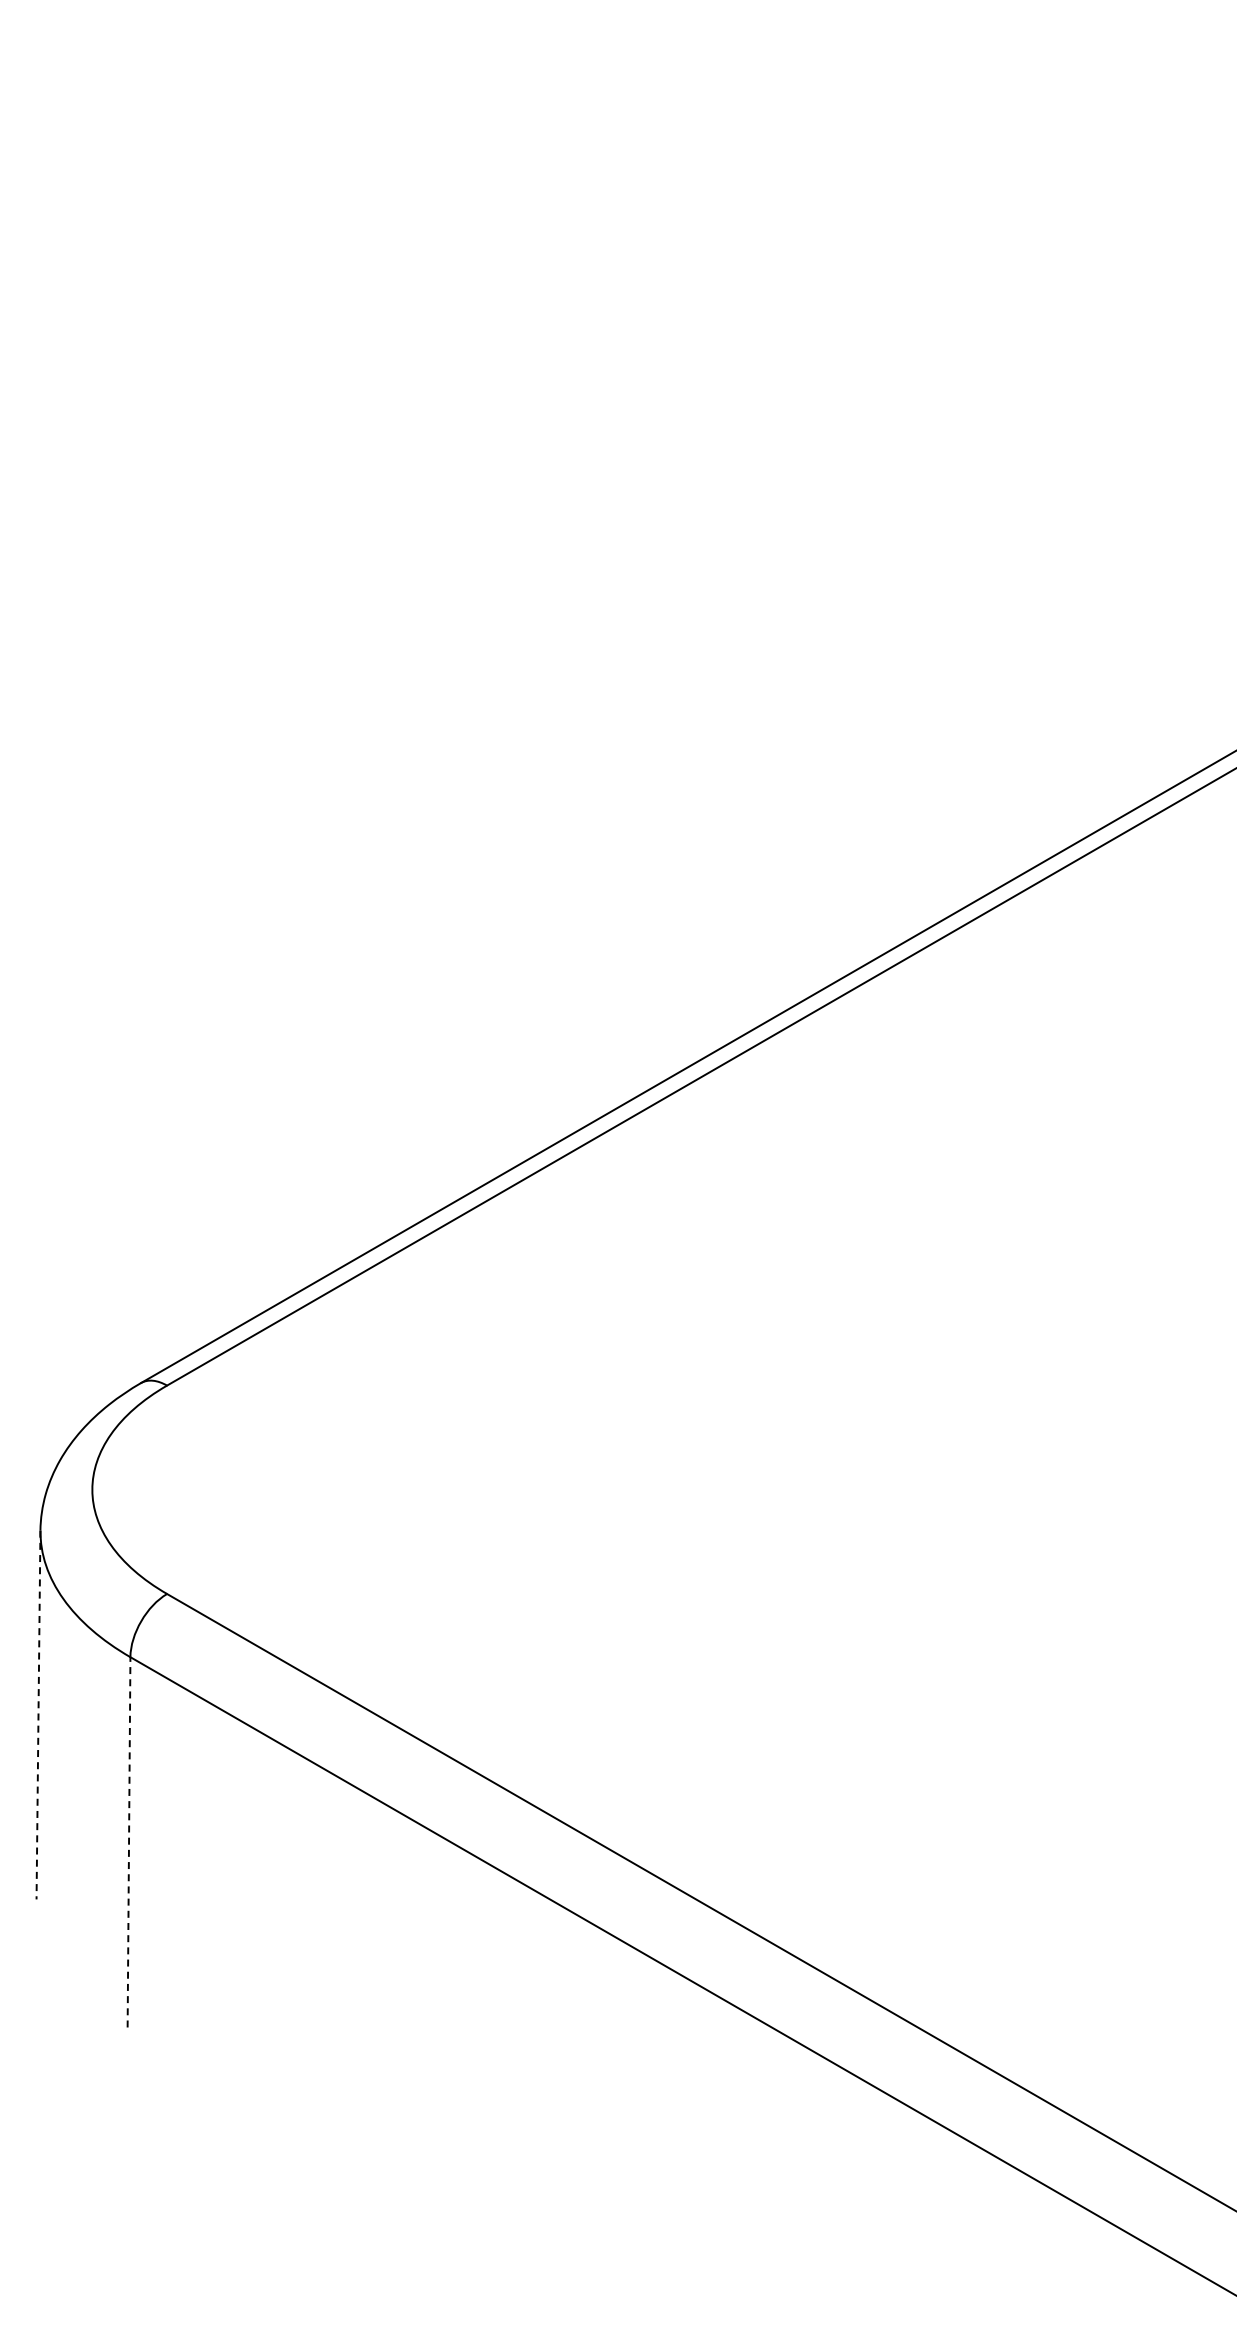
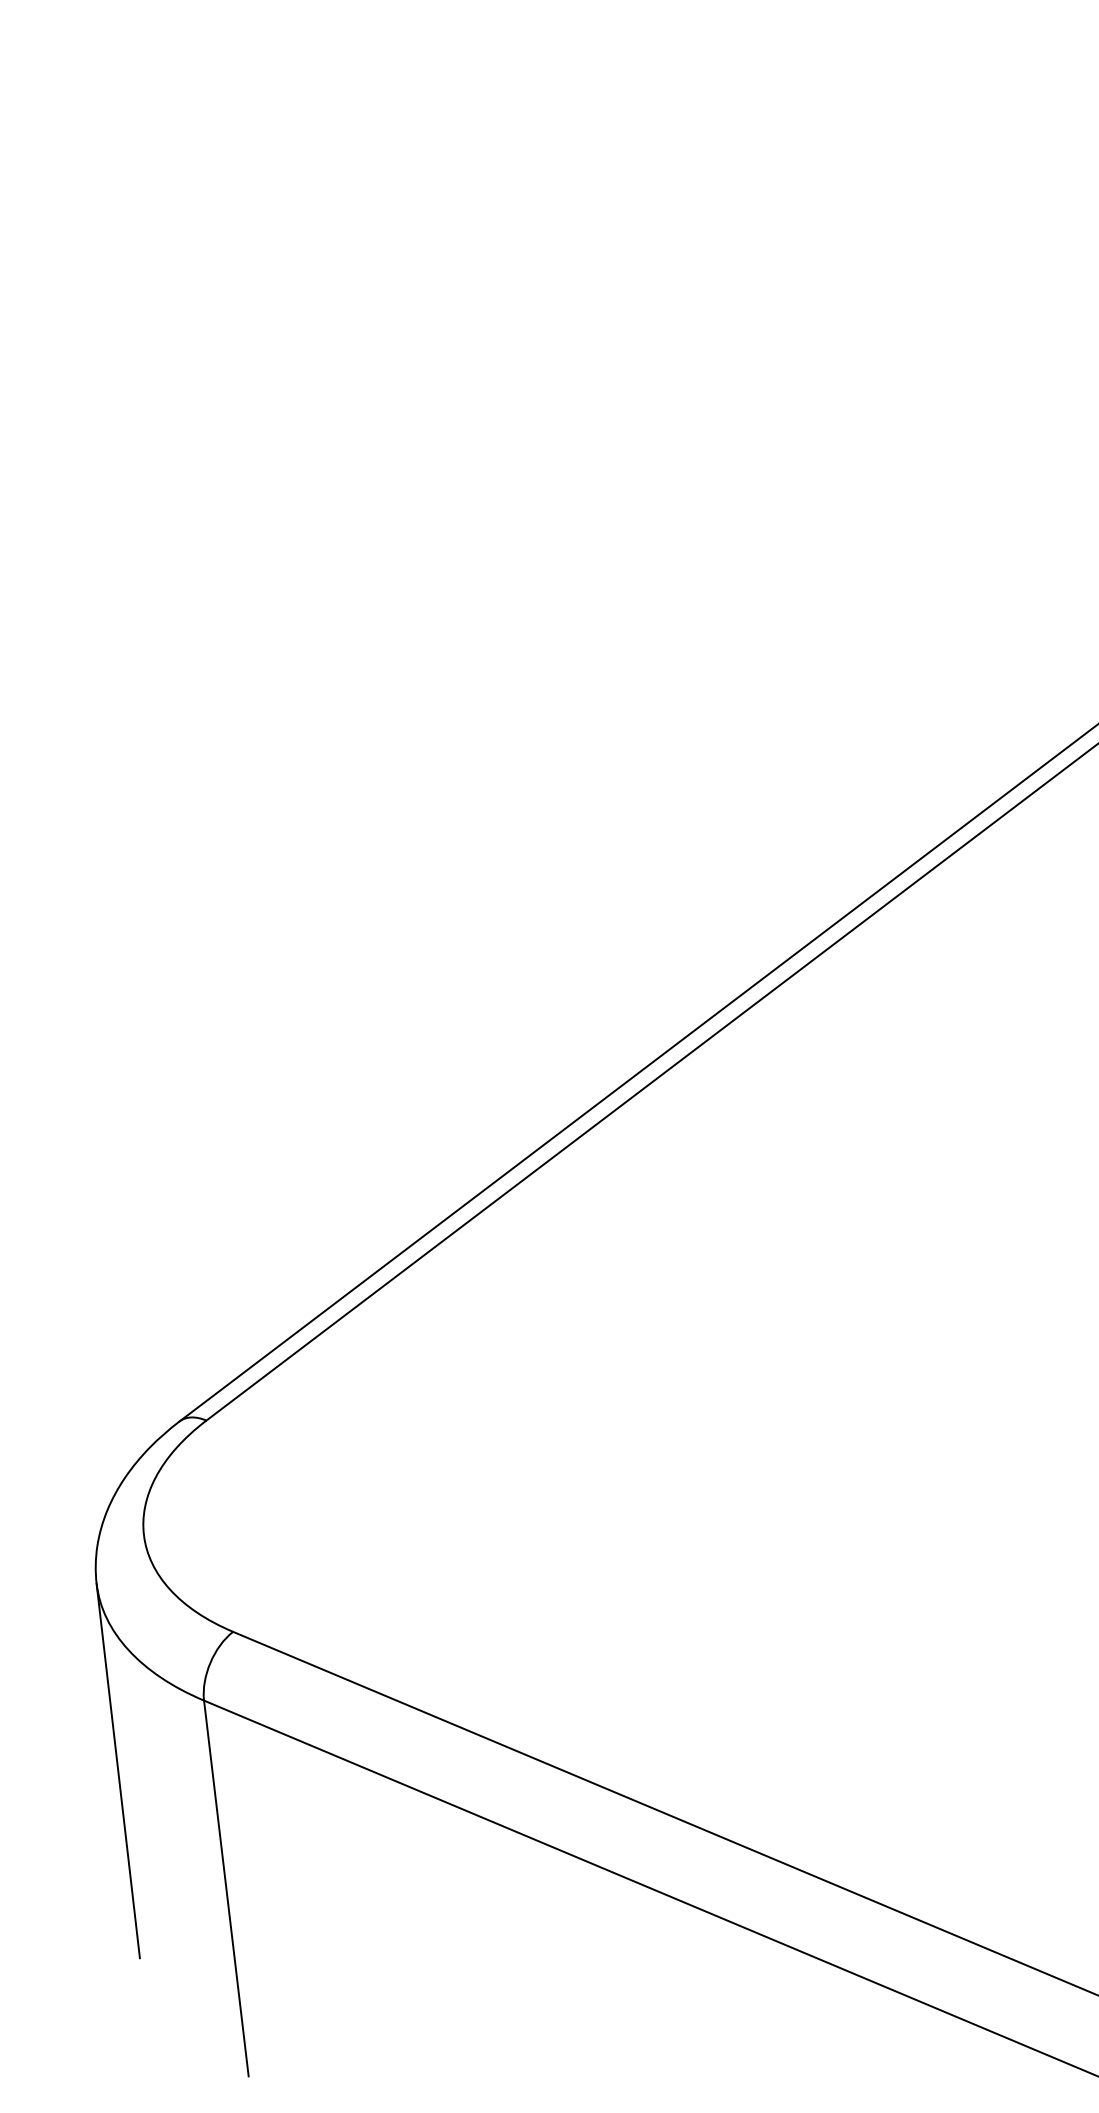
line: (38, 1715) -> (118, 1771), dashed -> solid
line: (129, 1841) -> (226, 1887), dashed -> solid

